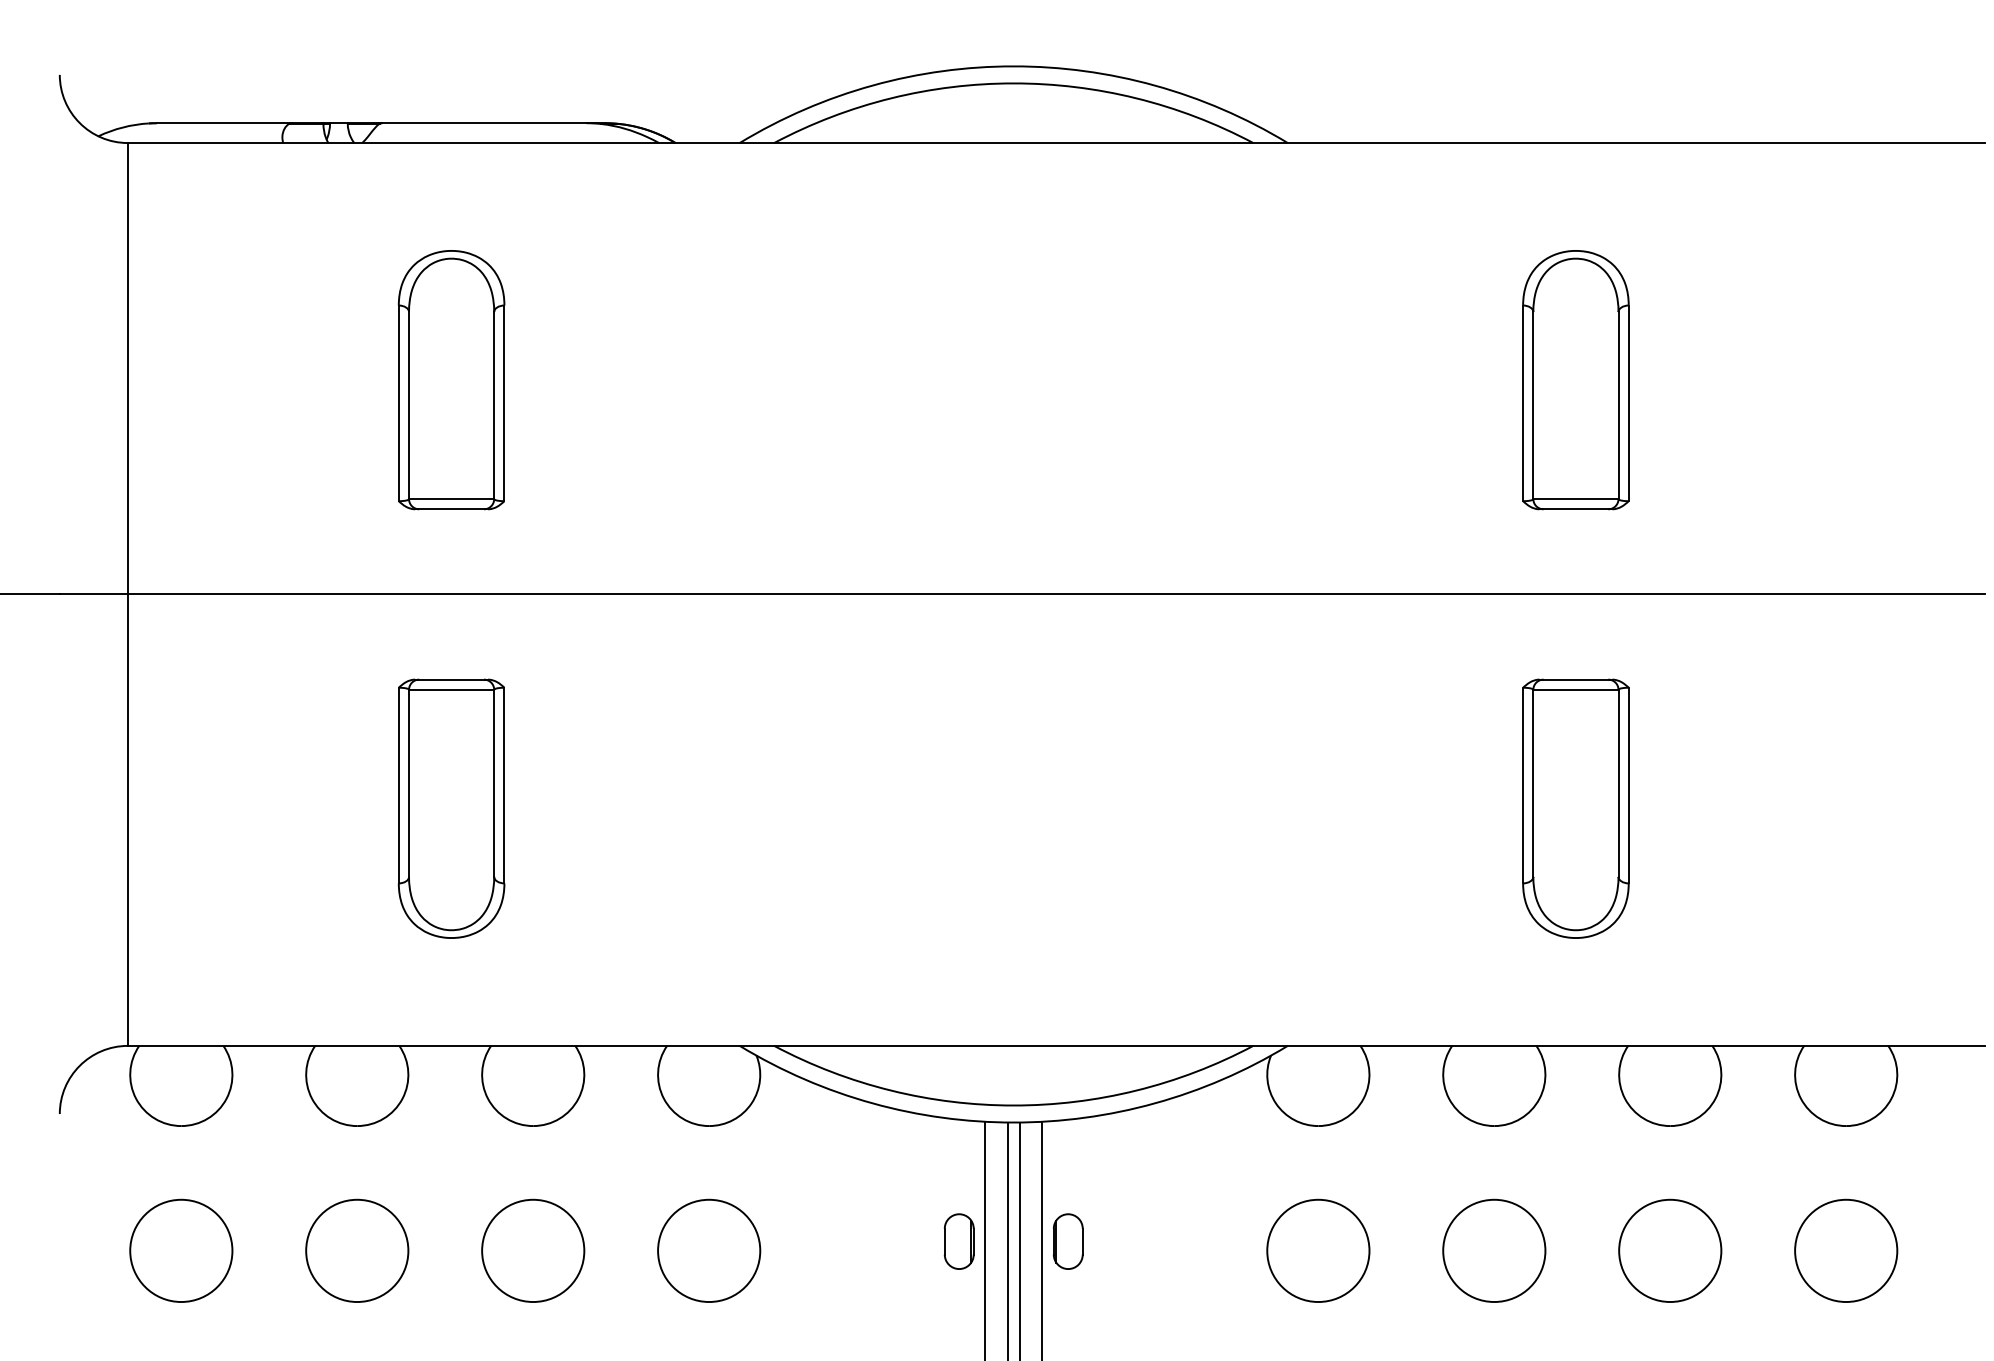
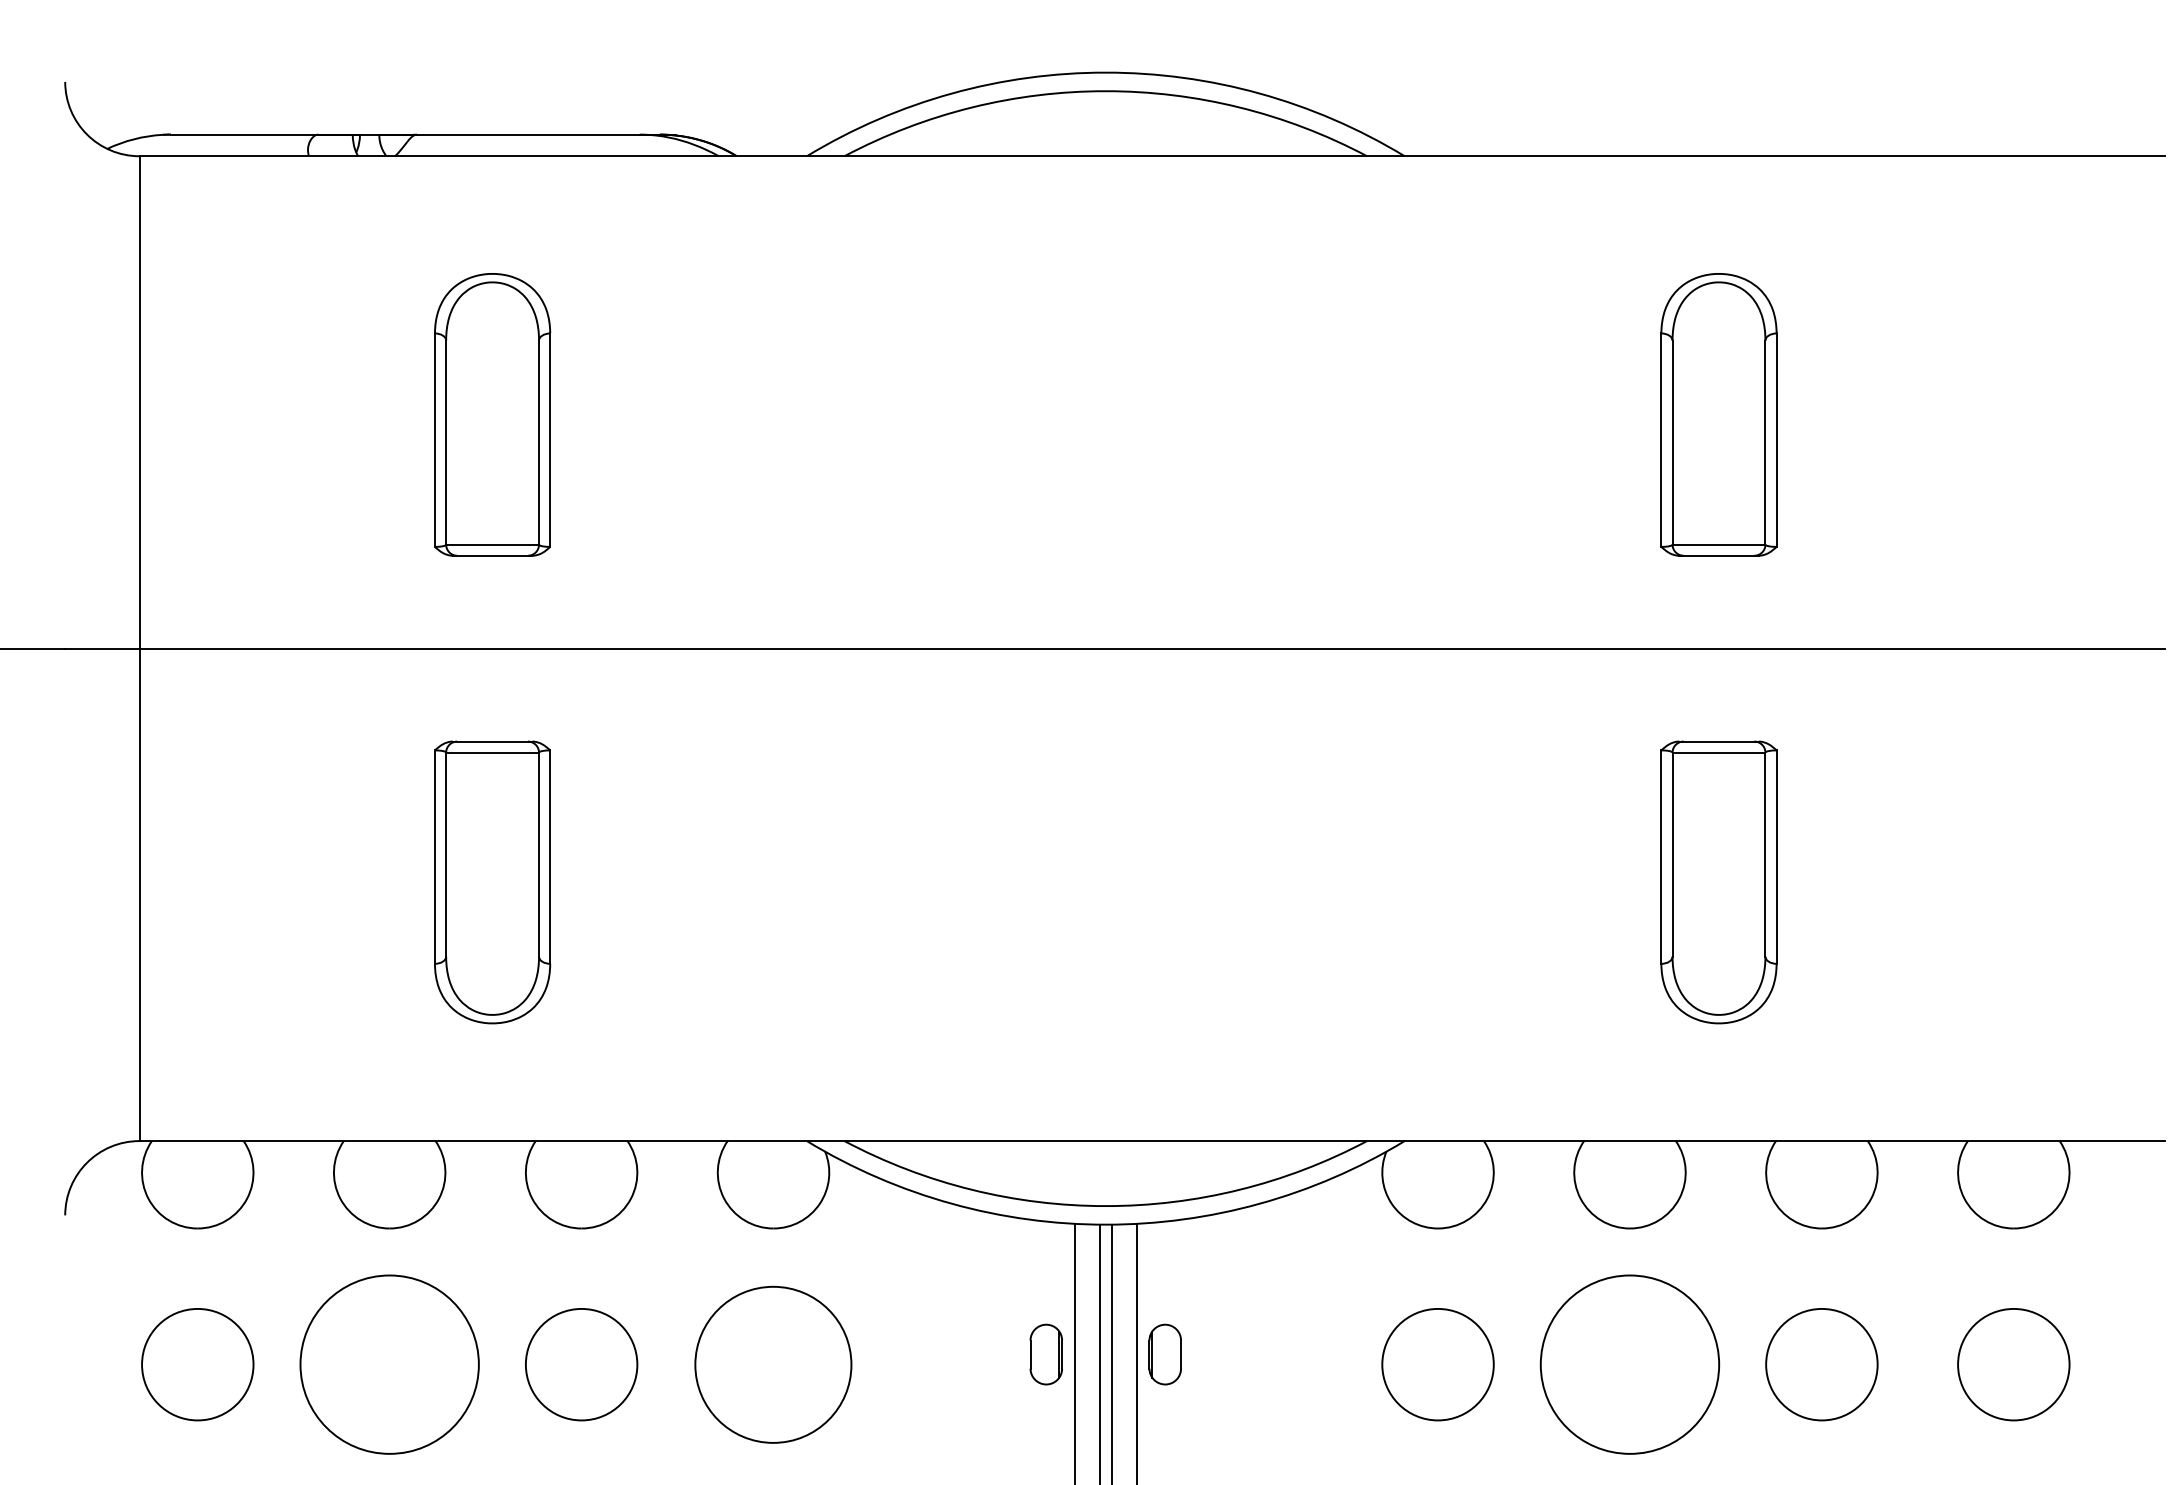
circle: (357, 1250) -> (389, 1364), size x1.6
circle: (709, 1250) -> (773, 1364), size x1.4
circle: (1494, 1250) -> (1630, 1364), size x1.6

